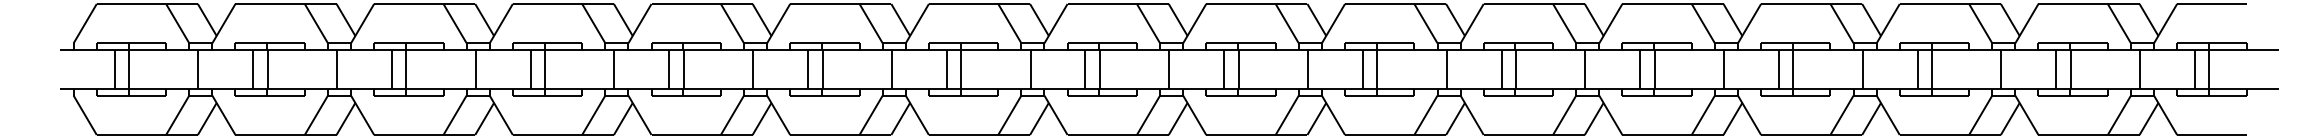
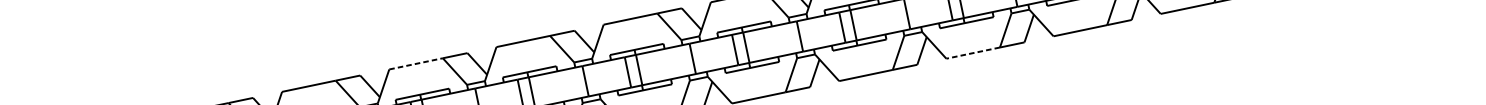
line: (963, 4) -> (416, 64), solid -> dashed
line: (1657, 134) -> (973, 52), solid -> dashed

